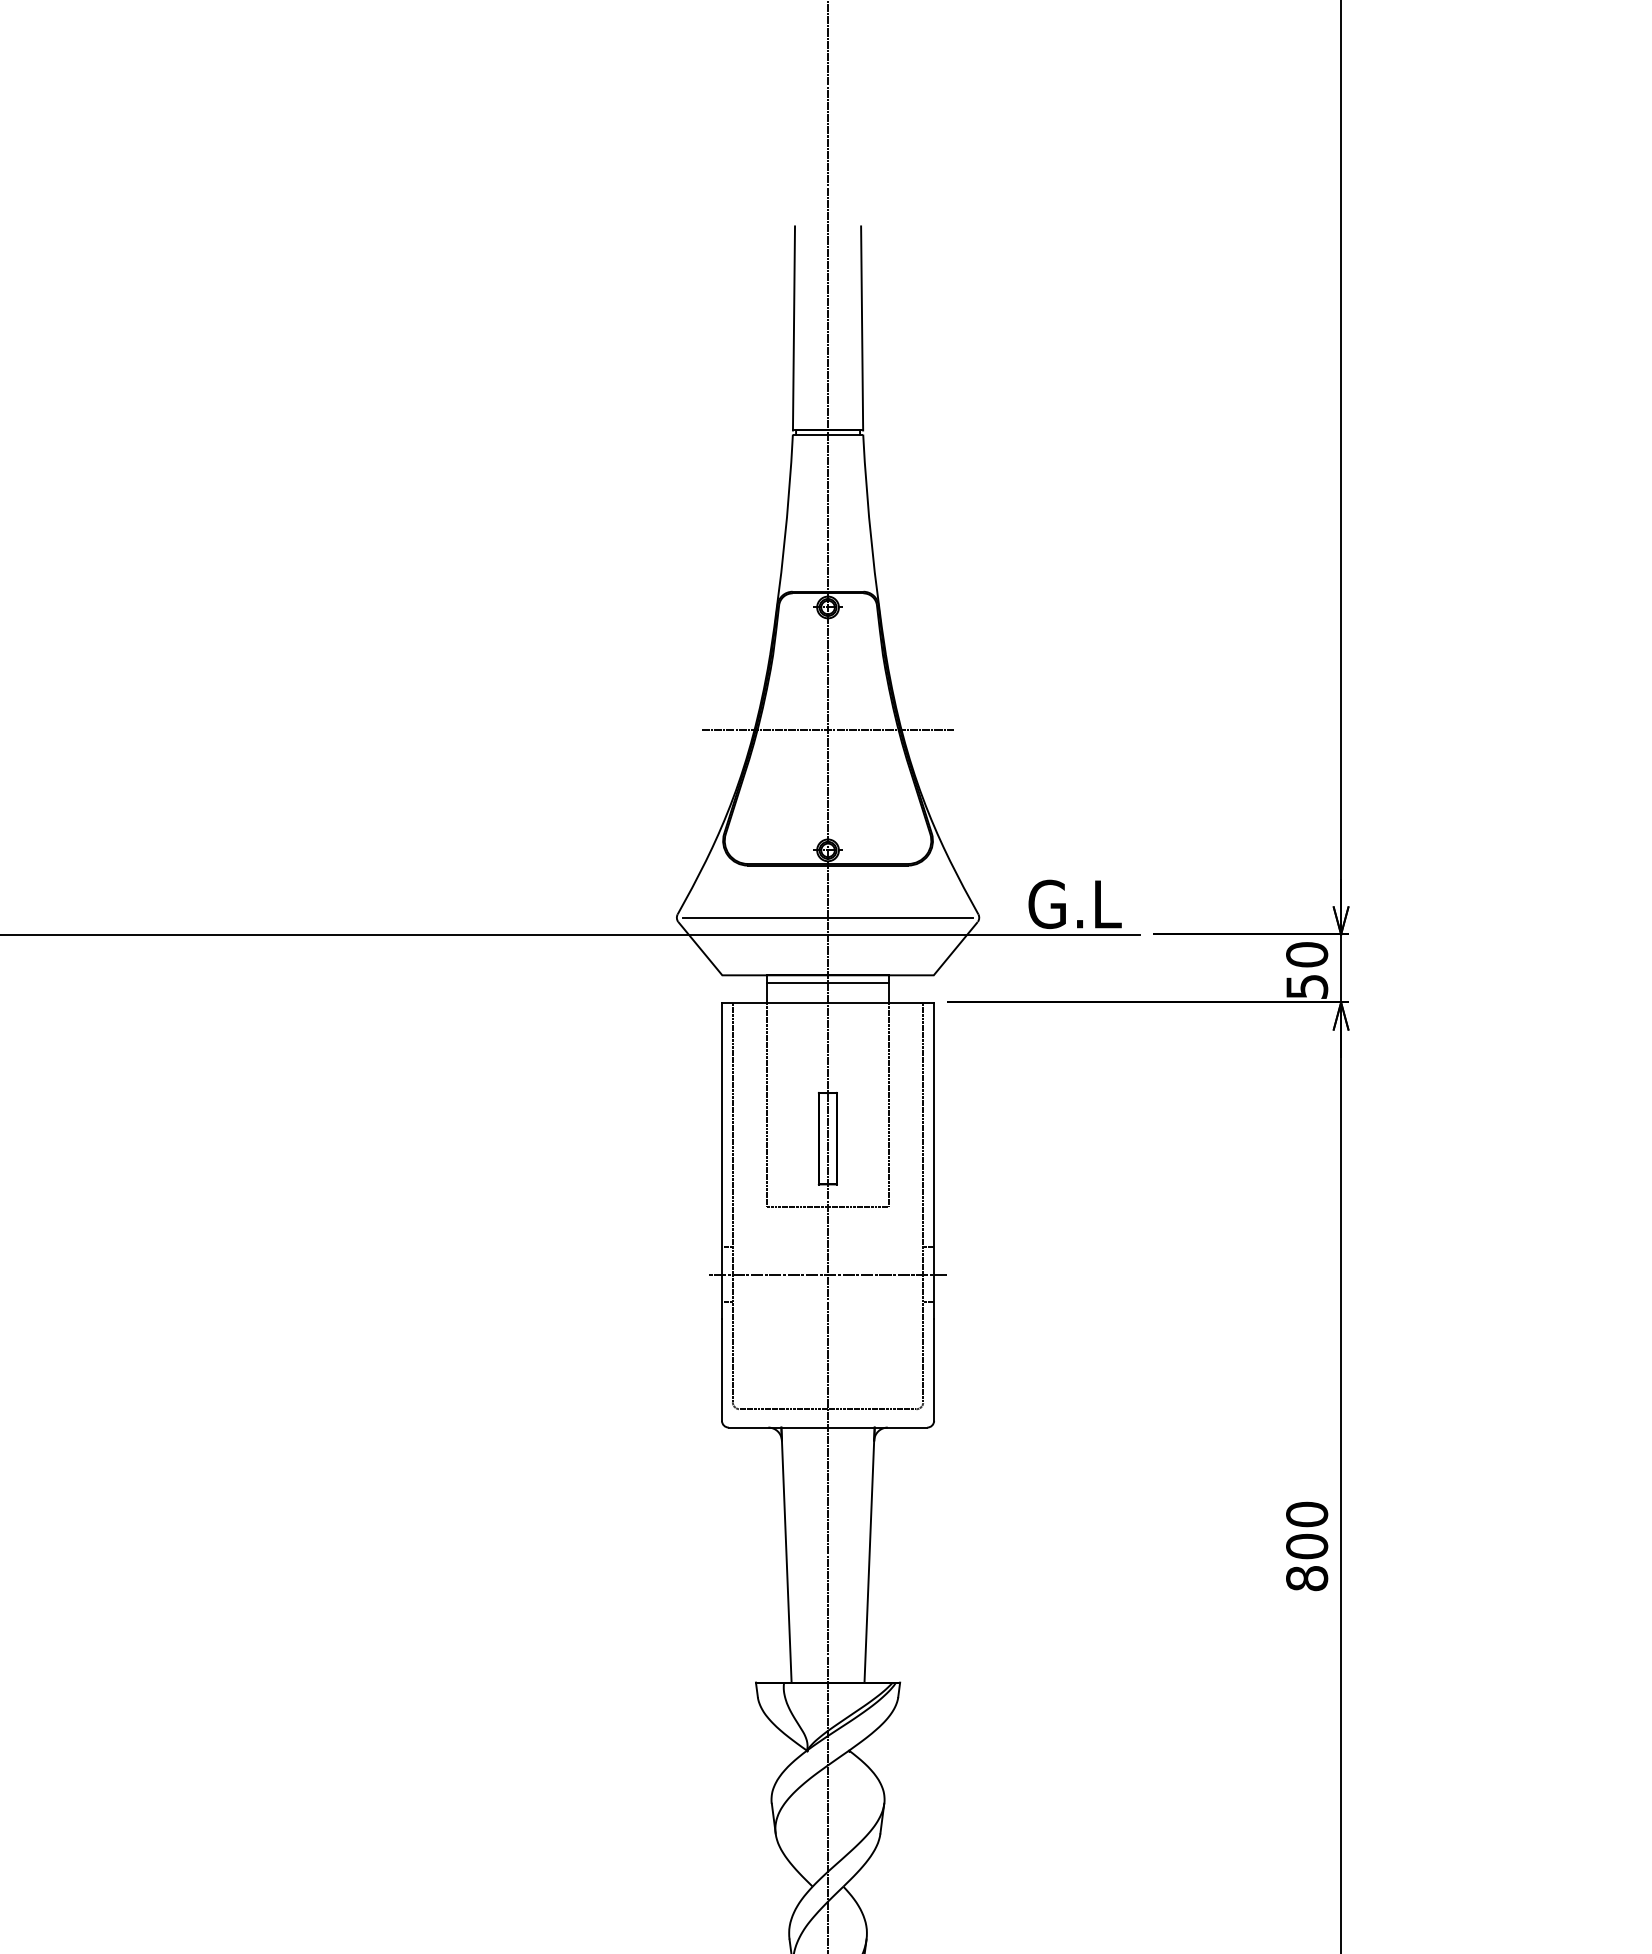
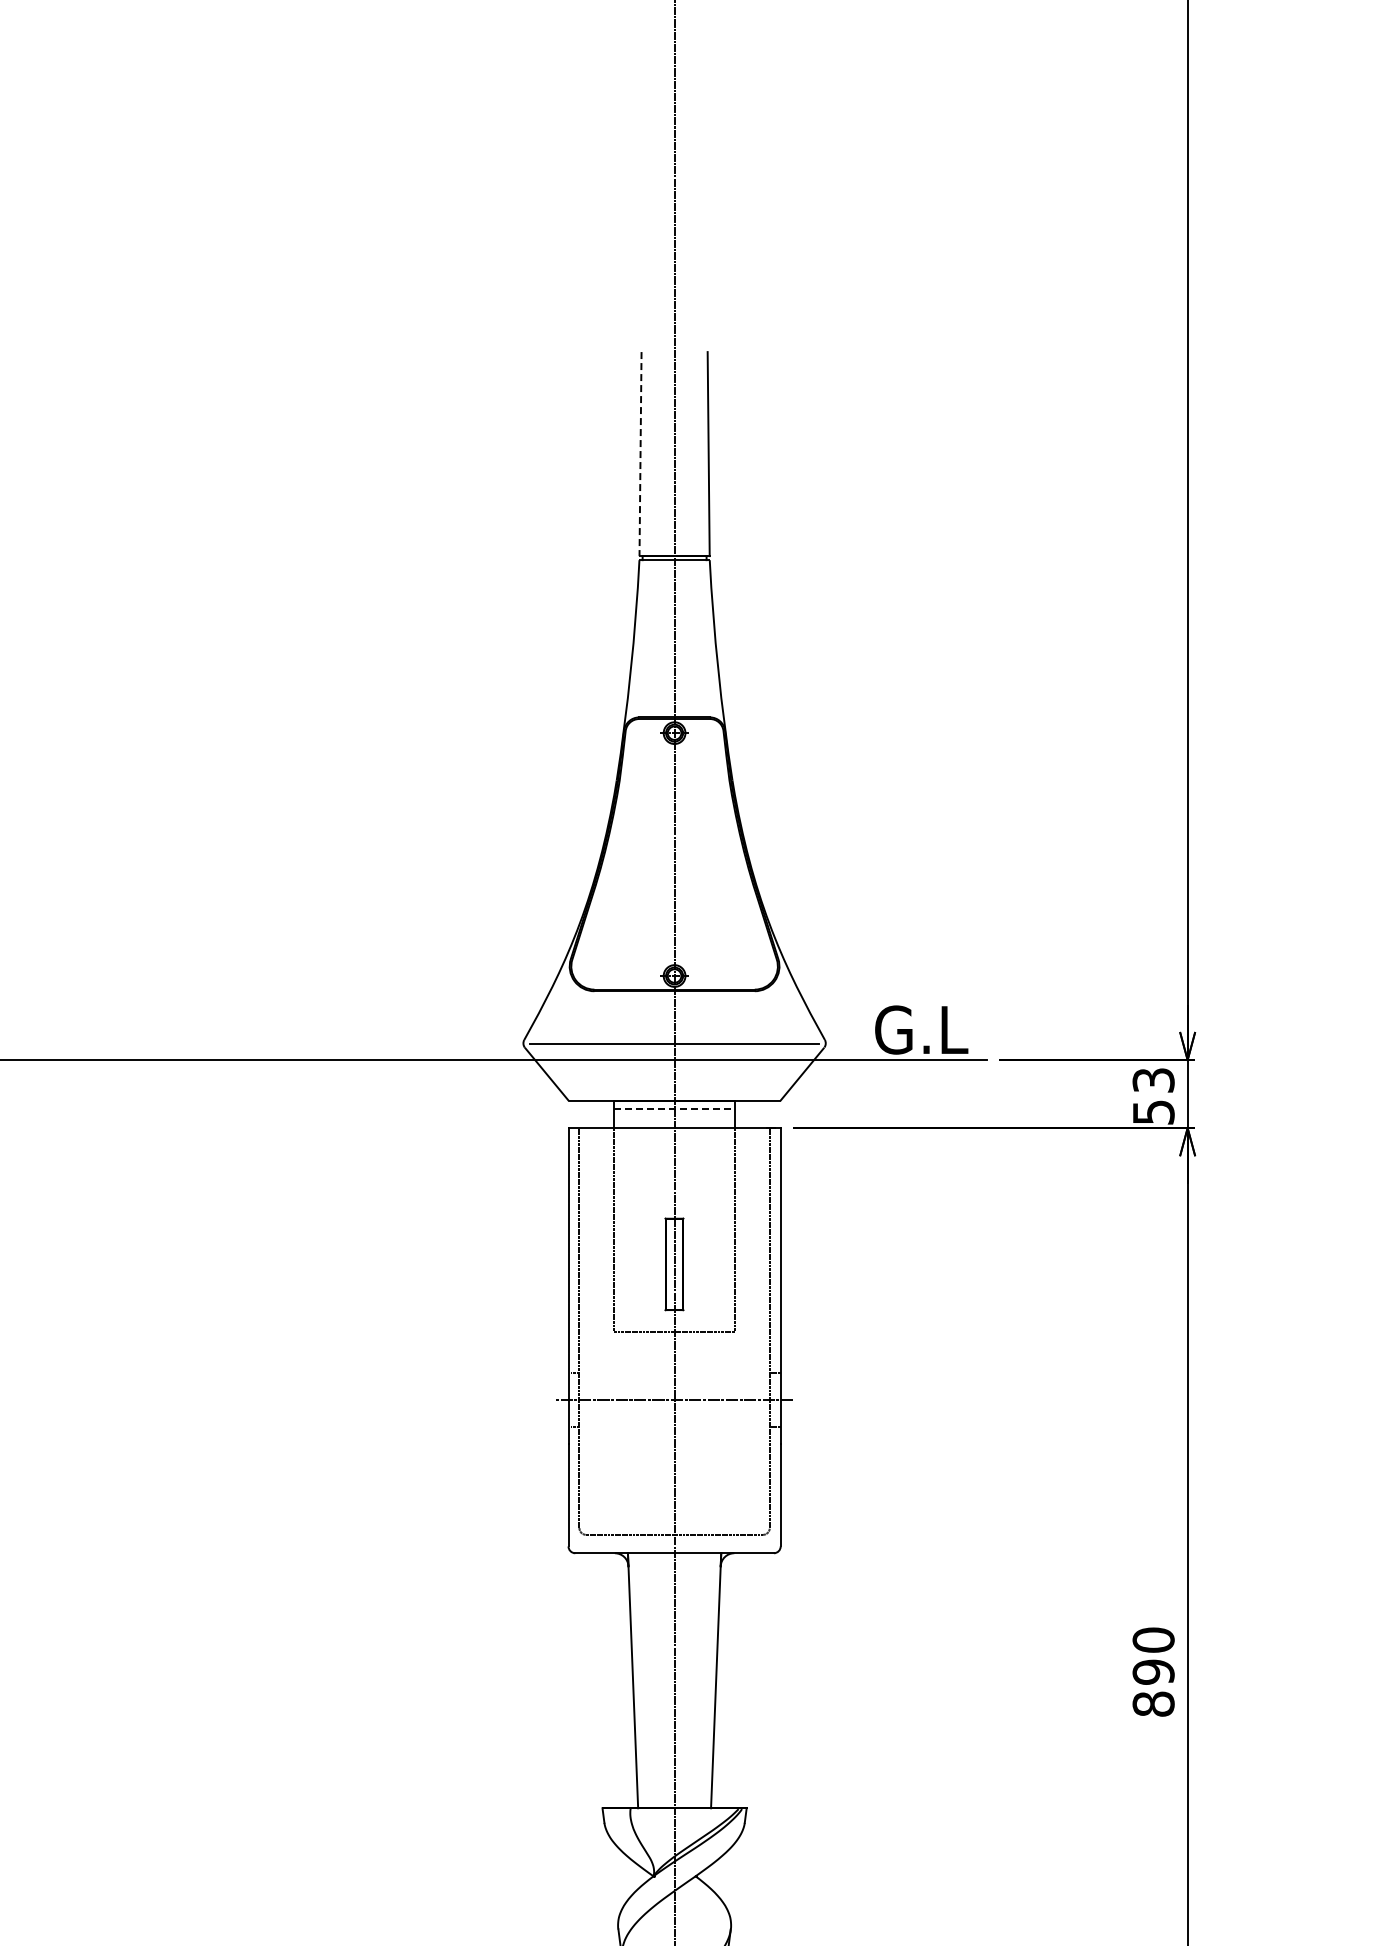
line: (793, 328) -> (640, 454), solid -> dashed
line: (827, 730) -> (674, 856), removed
text: (1307, 954) -> (1154, 1080), 50 -> 53
line: (828, 983) -> (675, 1109), solid -> dashed
text: (1307, 1546) -> (1154, 1672), 800 -> 890

